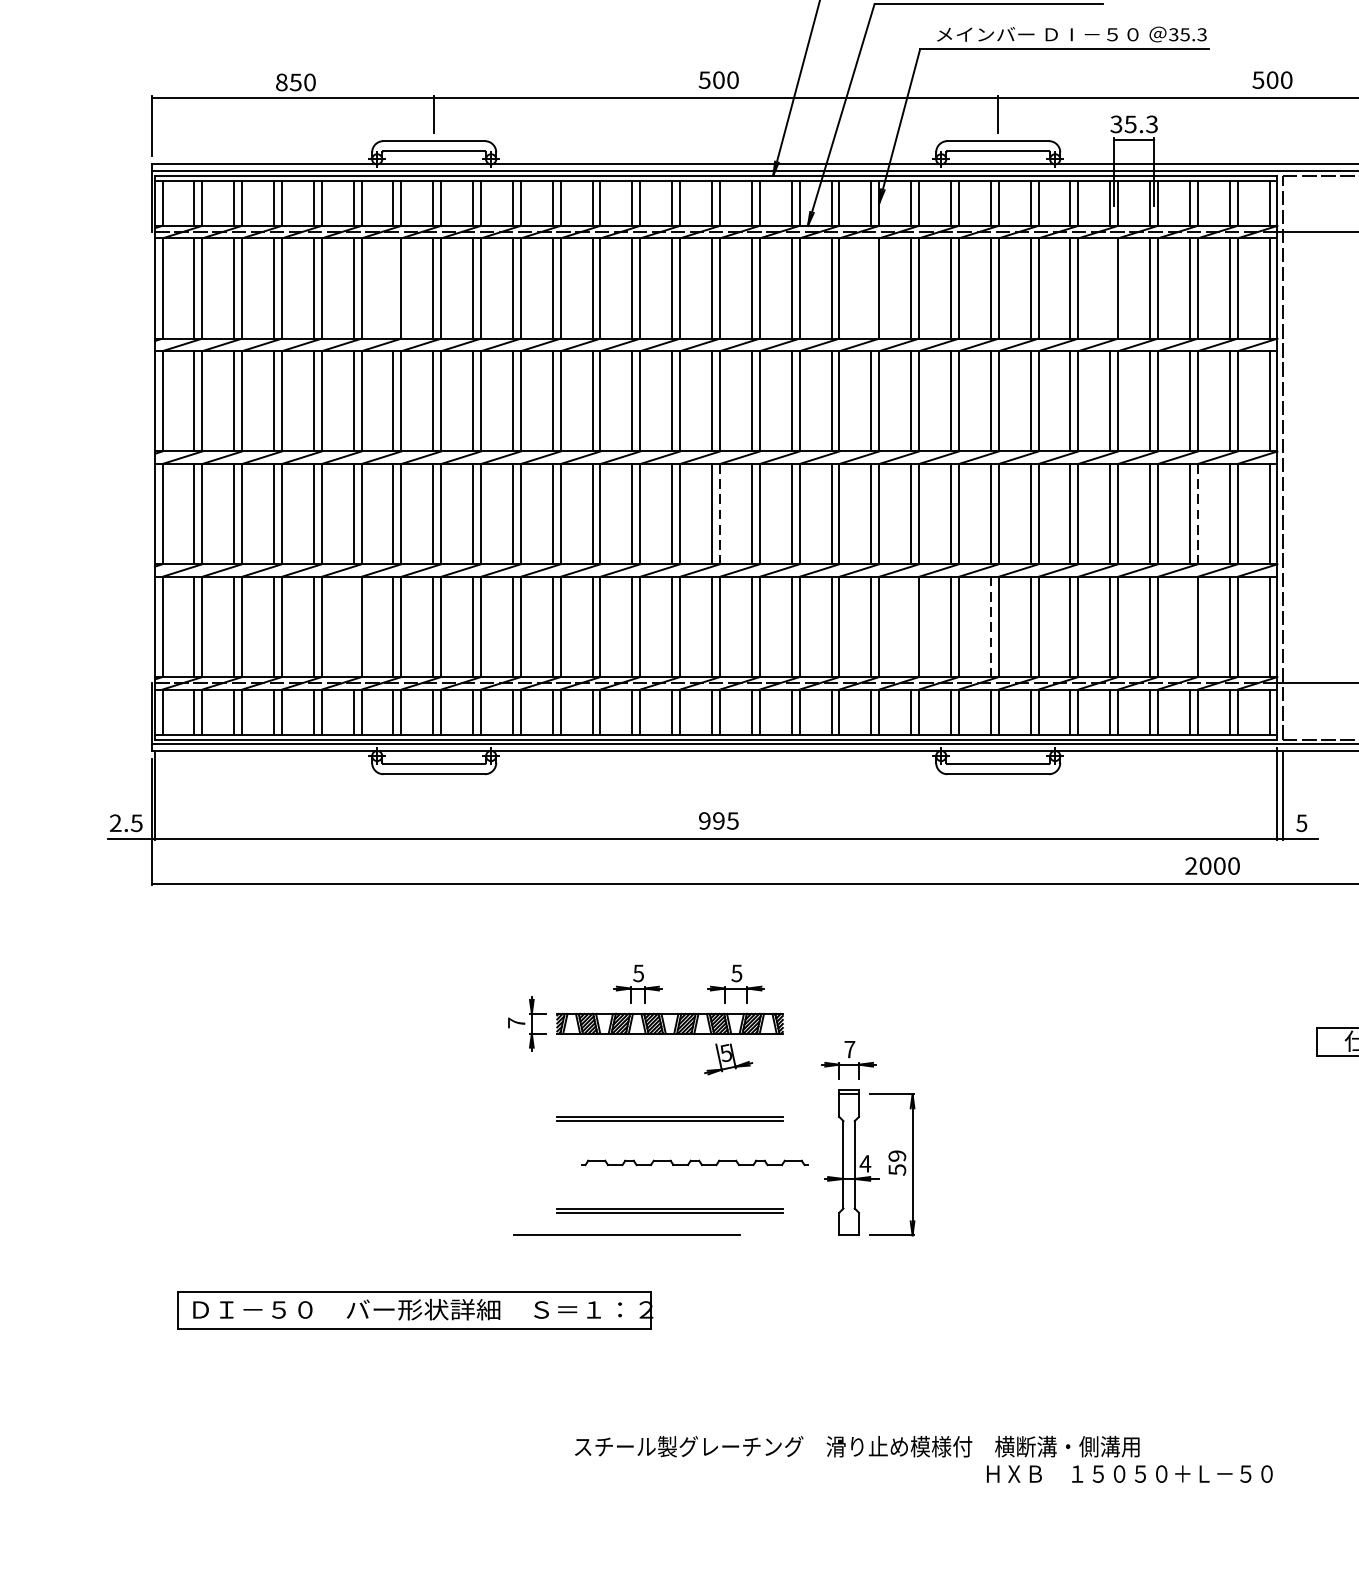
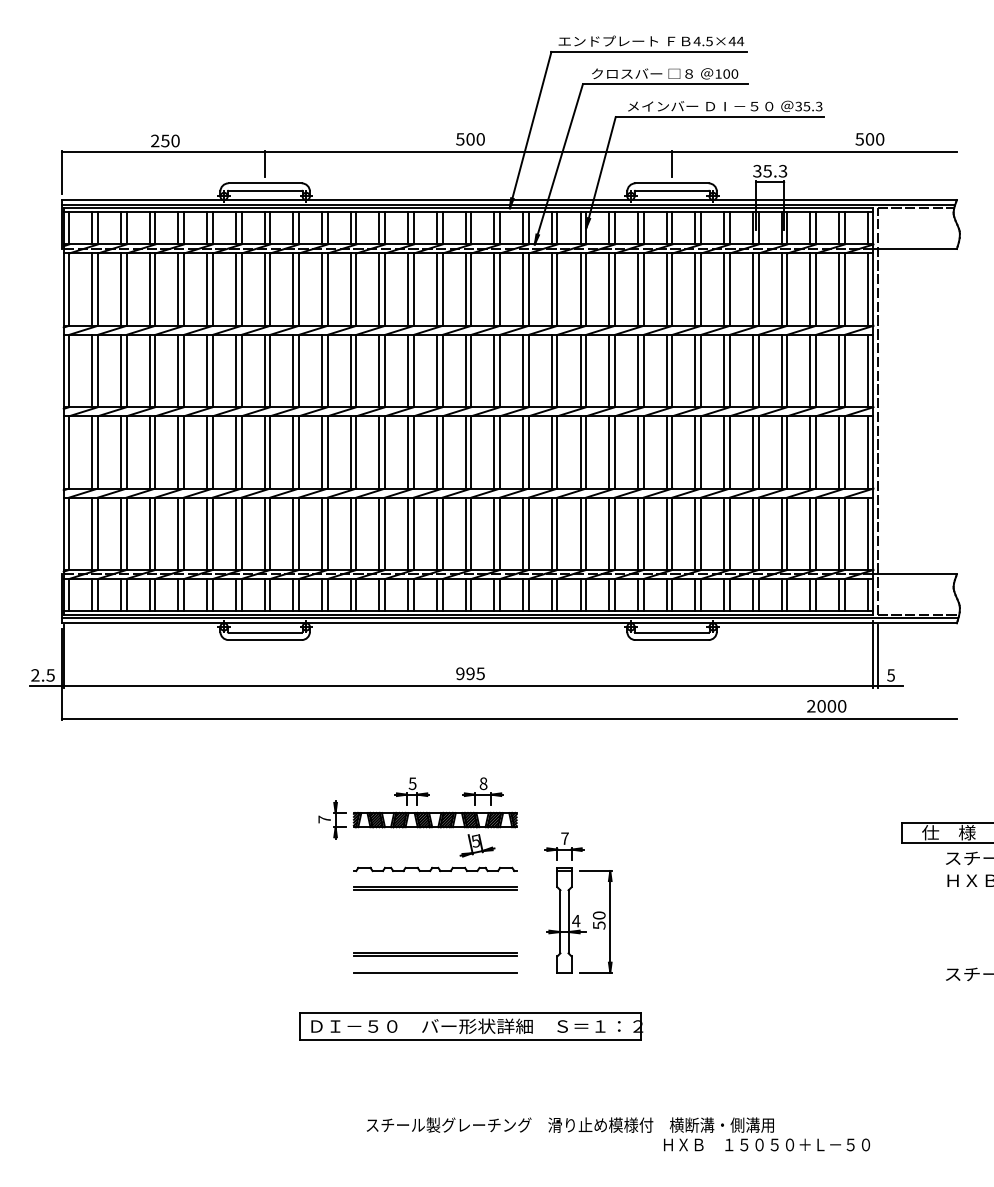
text: (282, 81) -> (155, 140), 850 -> 250
line: (393, 288) -> (235, 289), added
line: (871, 288) -> (580, 289), added
line: (1109, 288) -> (752, 289), added
line: (720, 514) -> (471, 452), dashed -> solid
line: (1198, 514) -> (816, 452), dashed -> solid
line: (354, 626) -> (207, 533), added
line: (911, 626) -> (609, 533), added
line: (1190, 626) -> (810, 533), added
line: (990, 627) -> (666, 534), dashed -> solid
text: (736, 973) -> (483, 783), 5 -> 8
text: (897, 1156) -> (599, 915), 59 -> 50
part: (695, 1162) -> (435, 869), moved
line: (627, 1235) -> (435, 972), moved
part: (415, 1309) -> (471, 1026), moved

